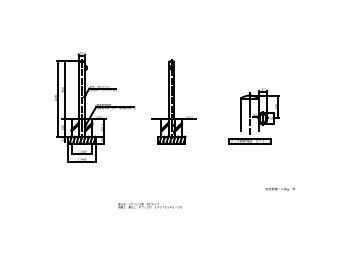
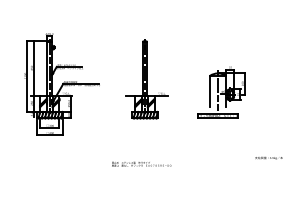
part: (94, 107) -> (61, 84), moved
text: (279, 188) -> (268, 157), moved
text: (149, 205) -> (141, 164), moved

